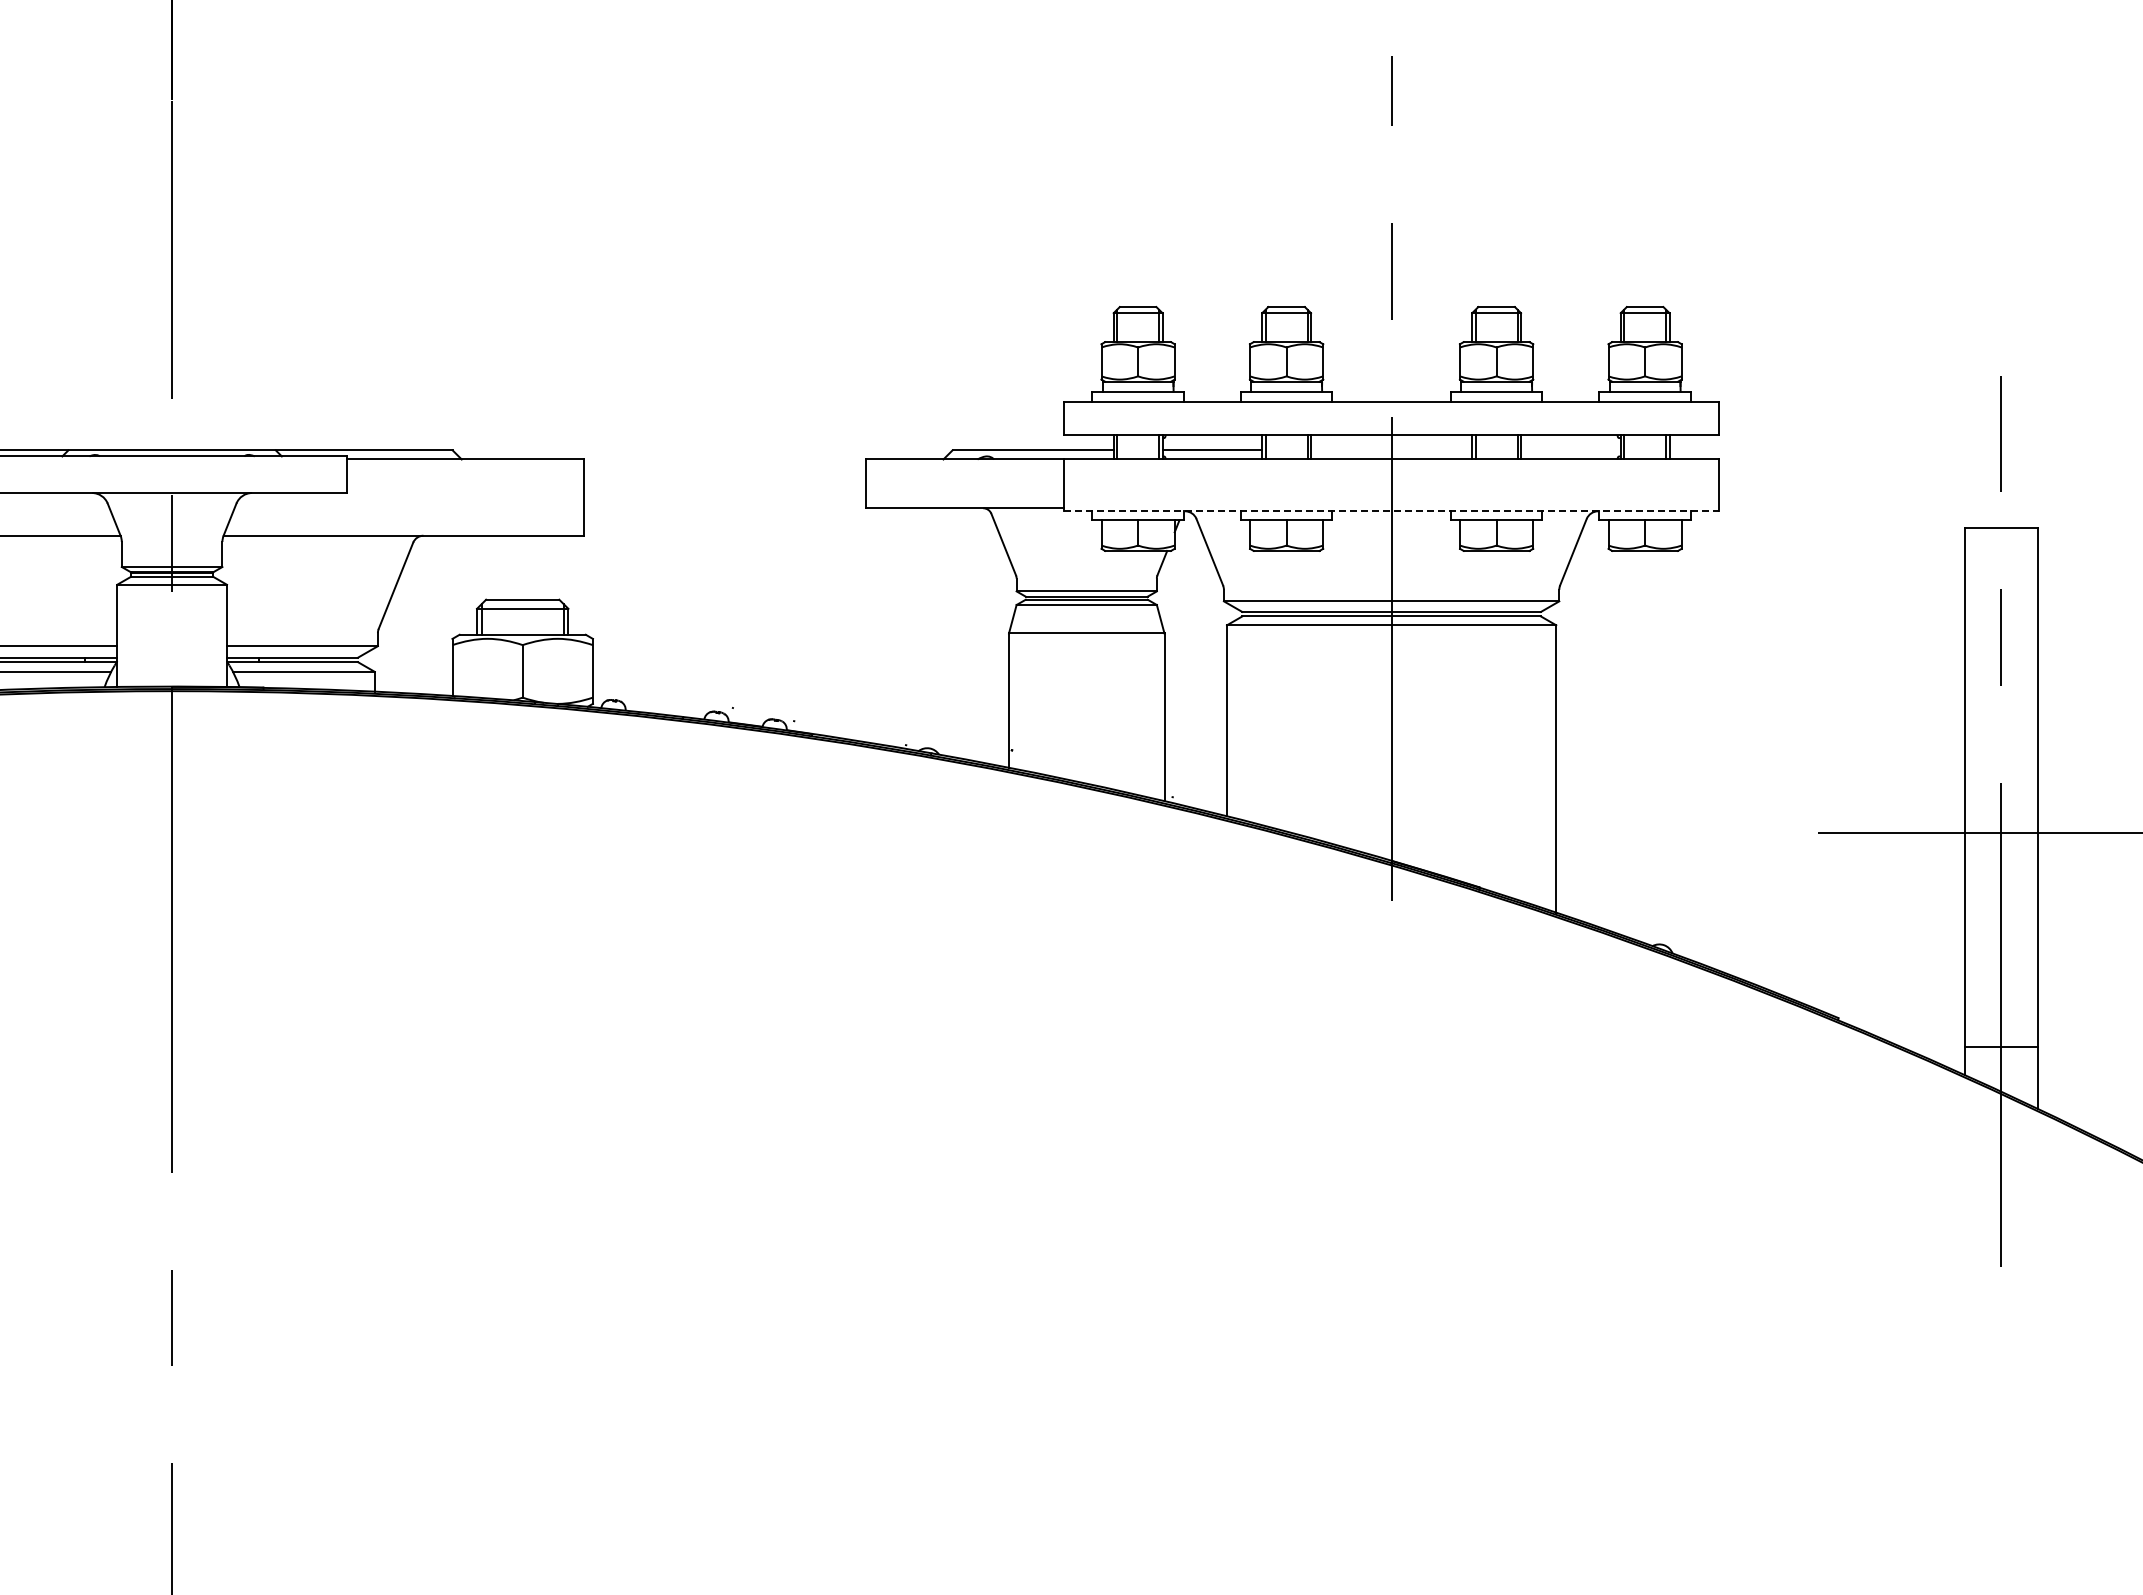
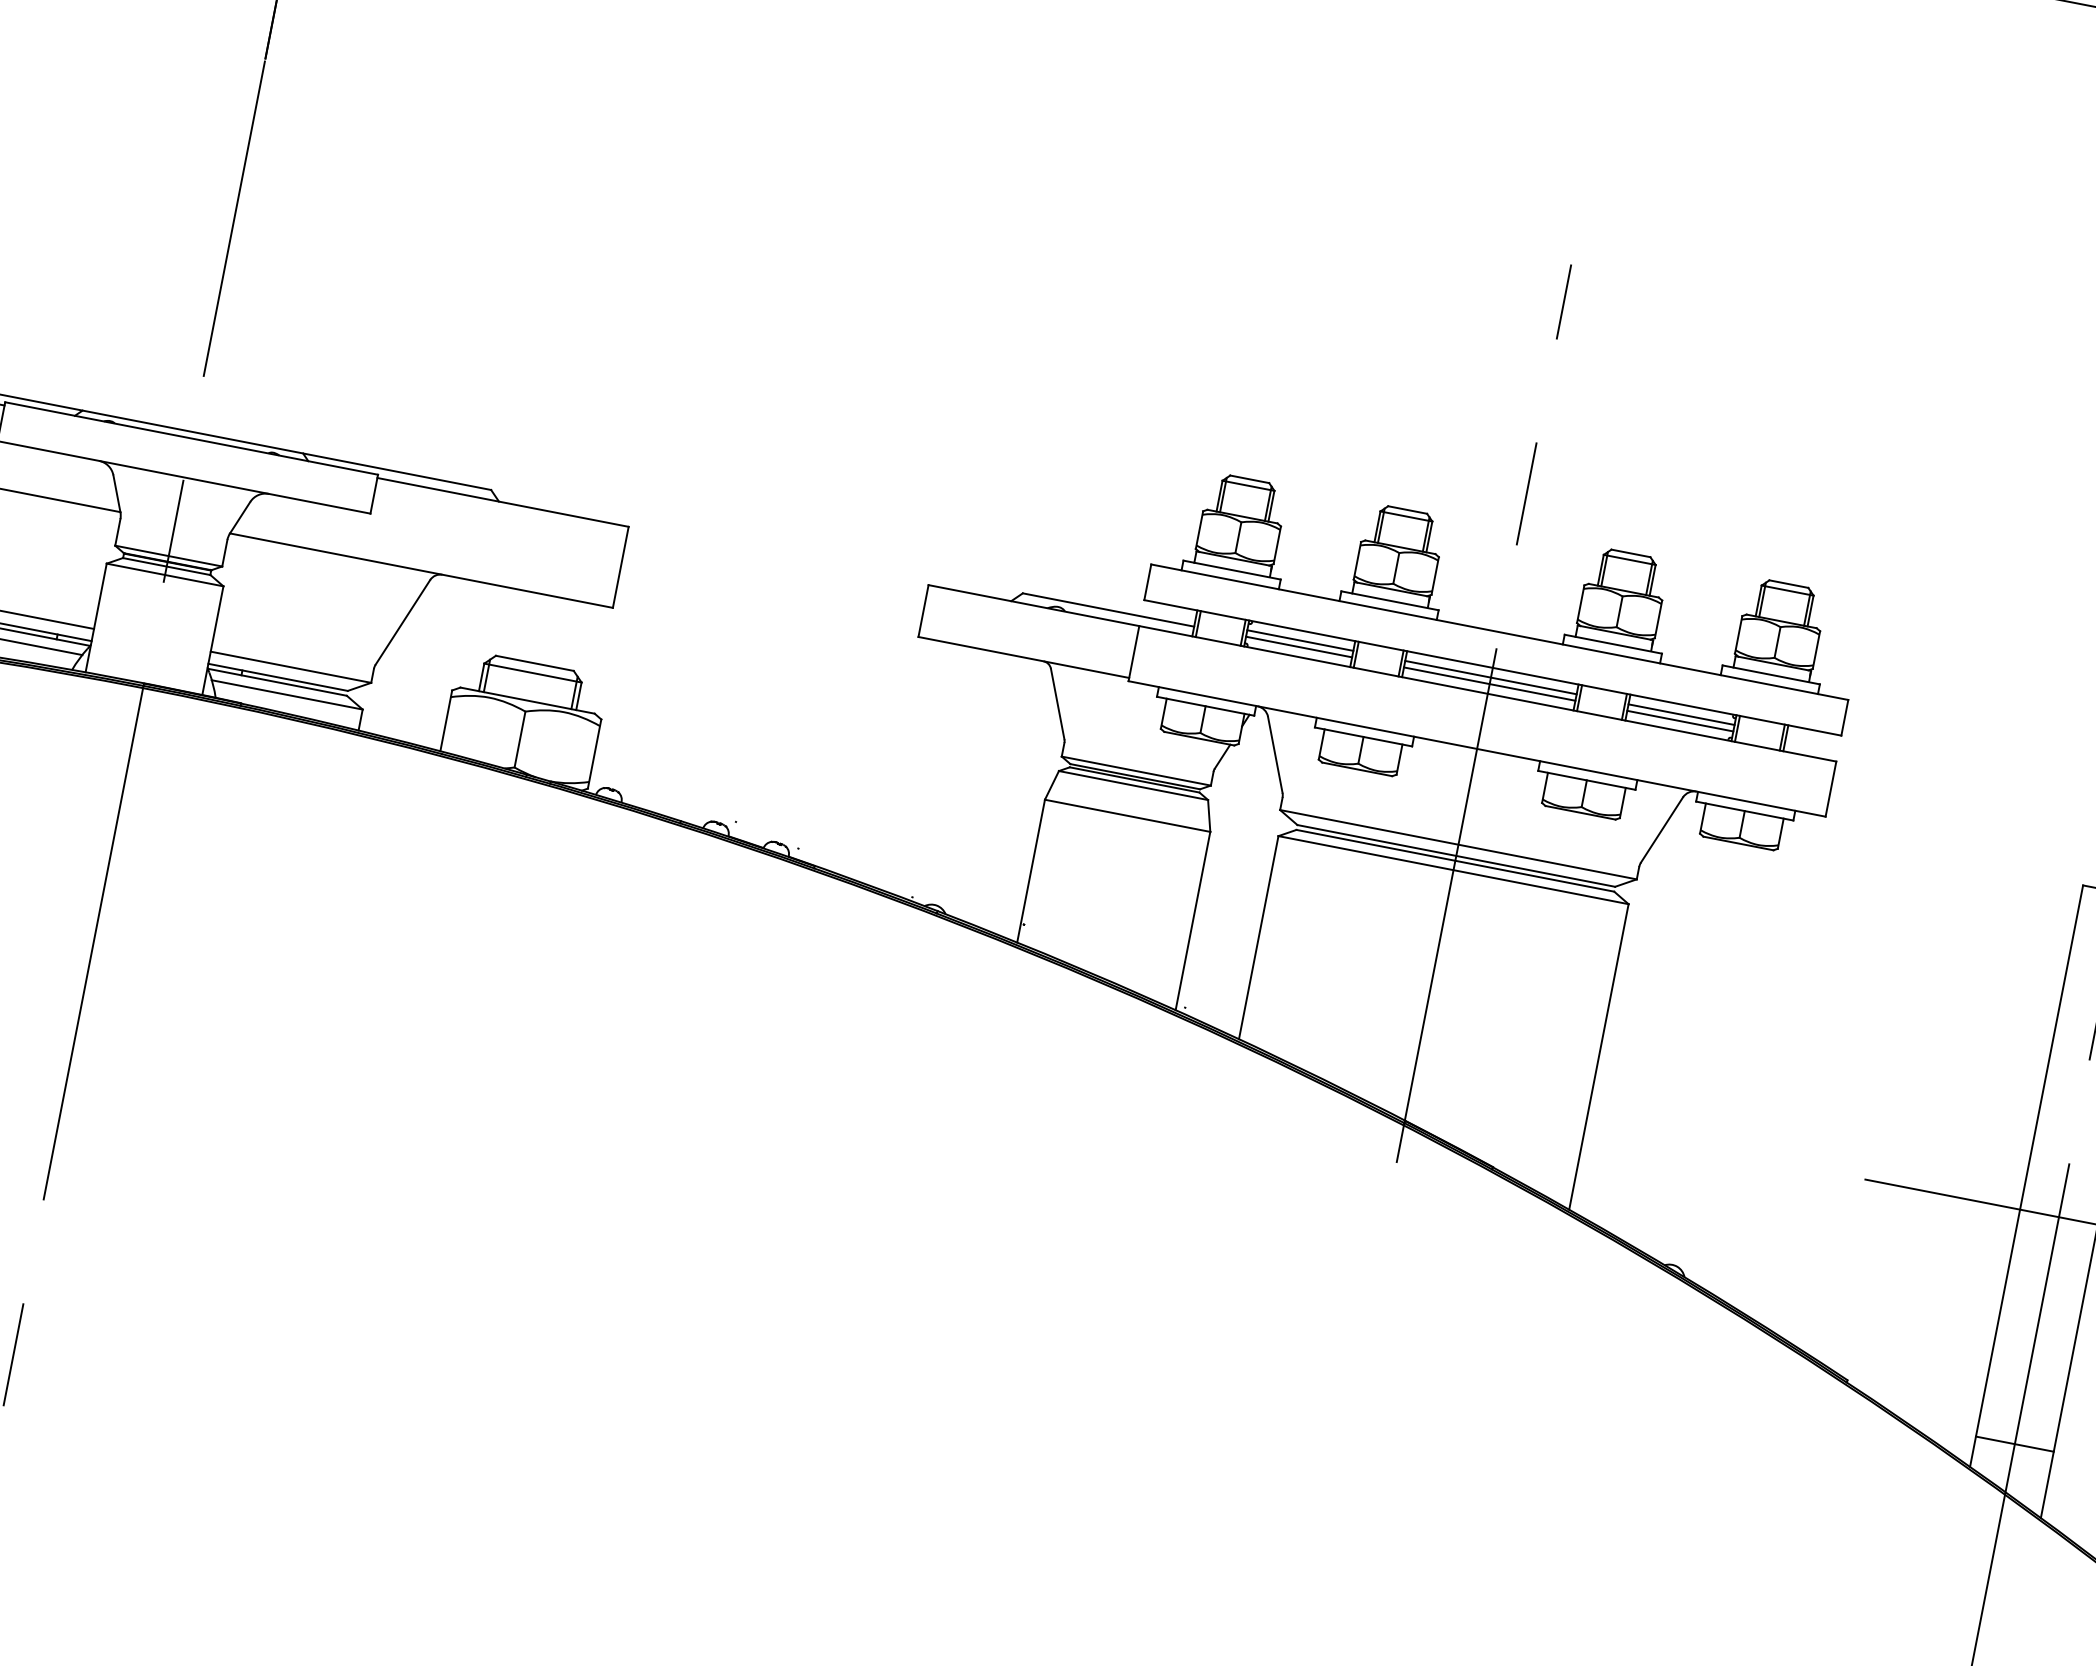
line: (1212, 444) -> (1300, 640), added
line: (1391, 444) -> (1490, 677), added
line: (1570, 444) -> (1681, 714), added
line: (1391, 450) -> (1489, 684), added
line: (1570, 450) -> (1679, 721), added
line: (1391, 511) -> (1476, 749), dashed -> solid

